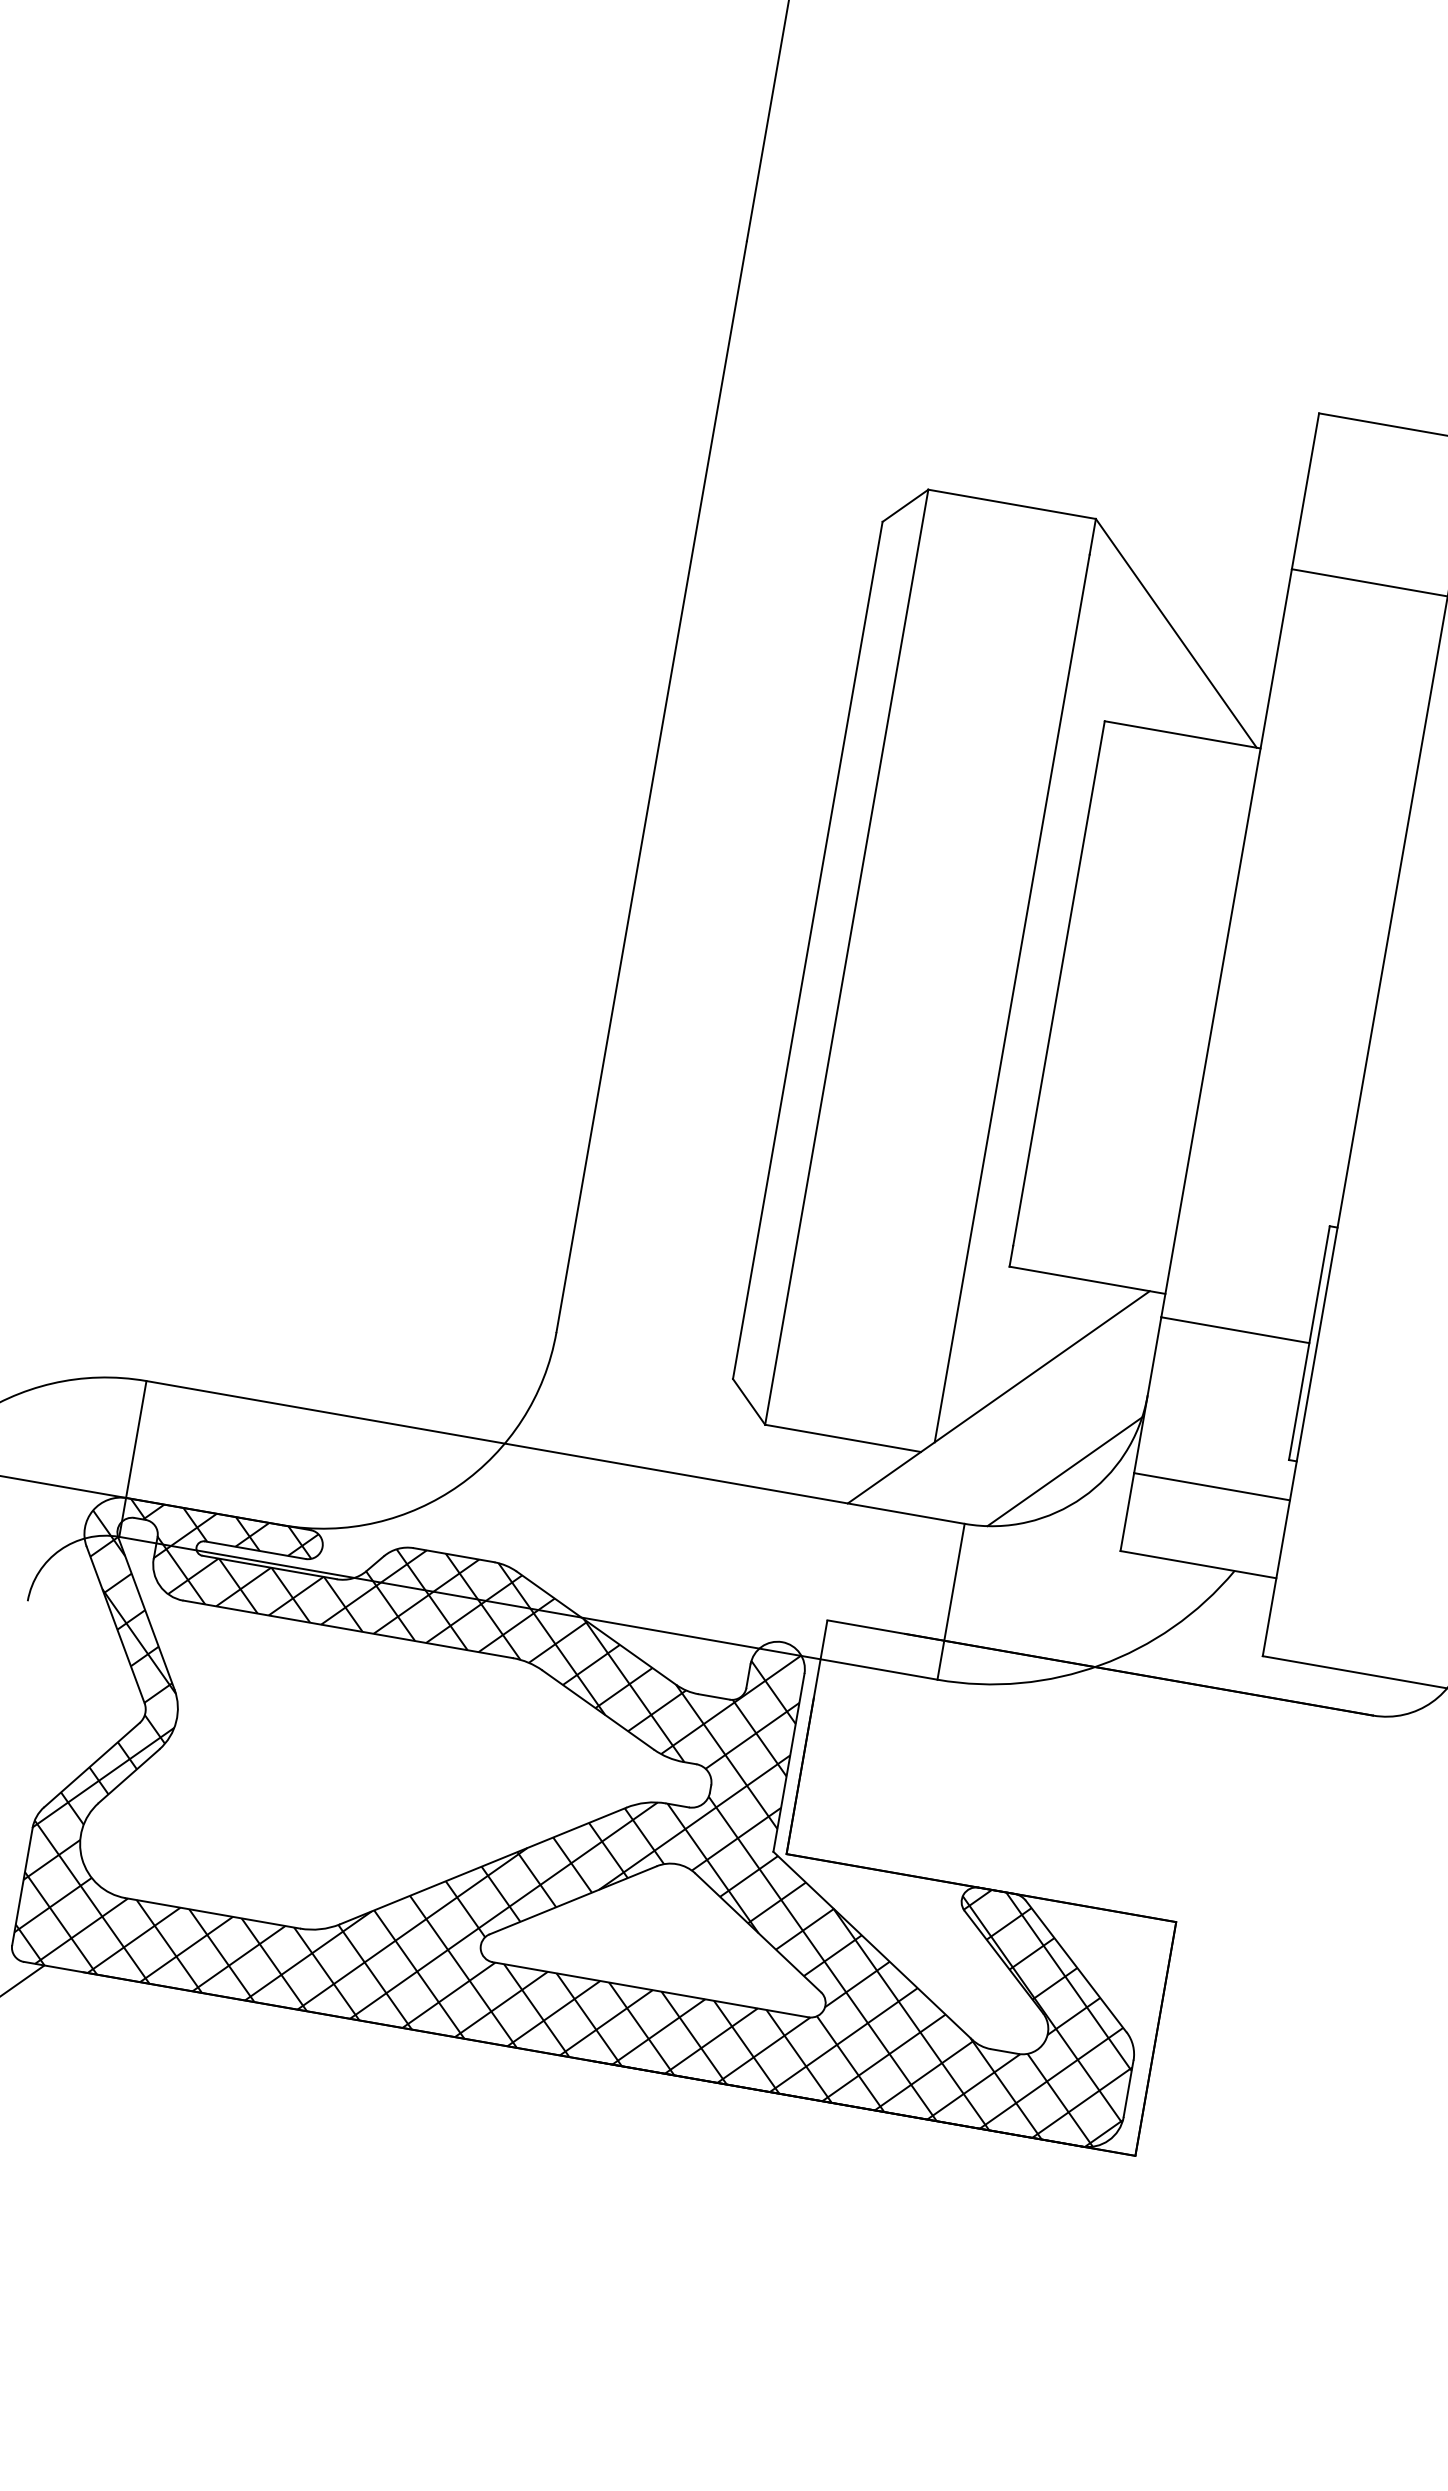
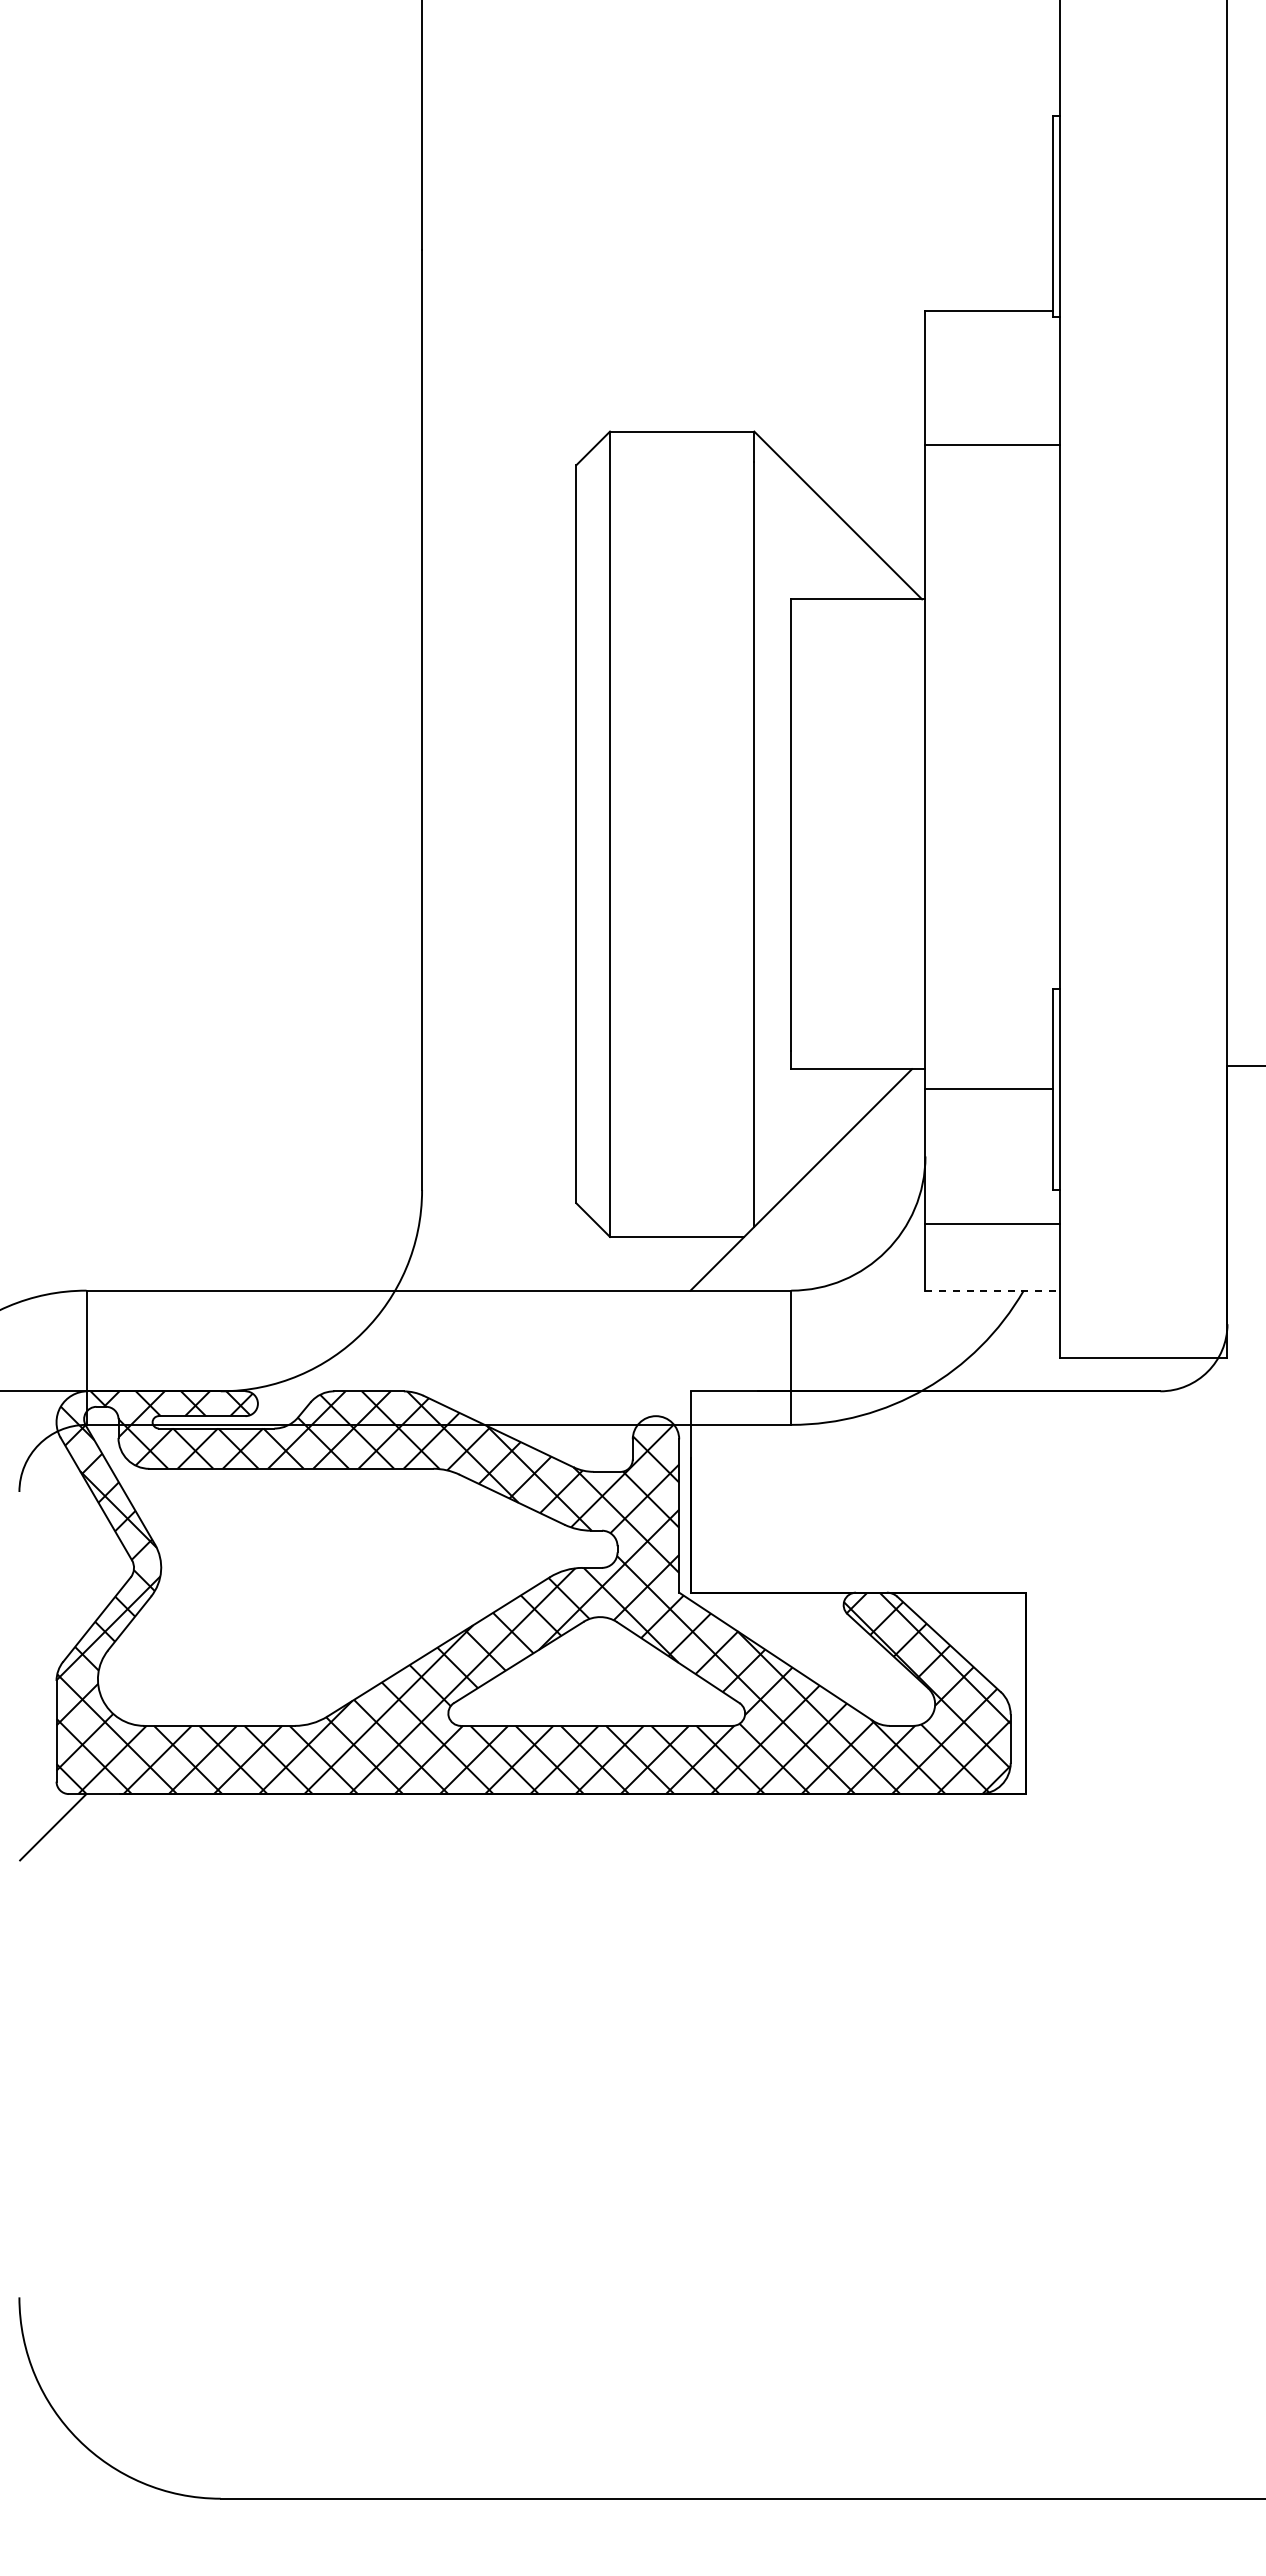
line: (1065, 1471) -> (867, 1232), removed
line: (1199, 1564) -> (993, 1290), solid -> dashed

